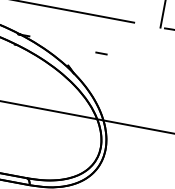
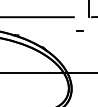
line: (101, 52) -> (79, 30), moved

